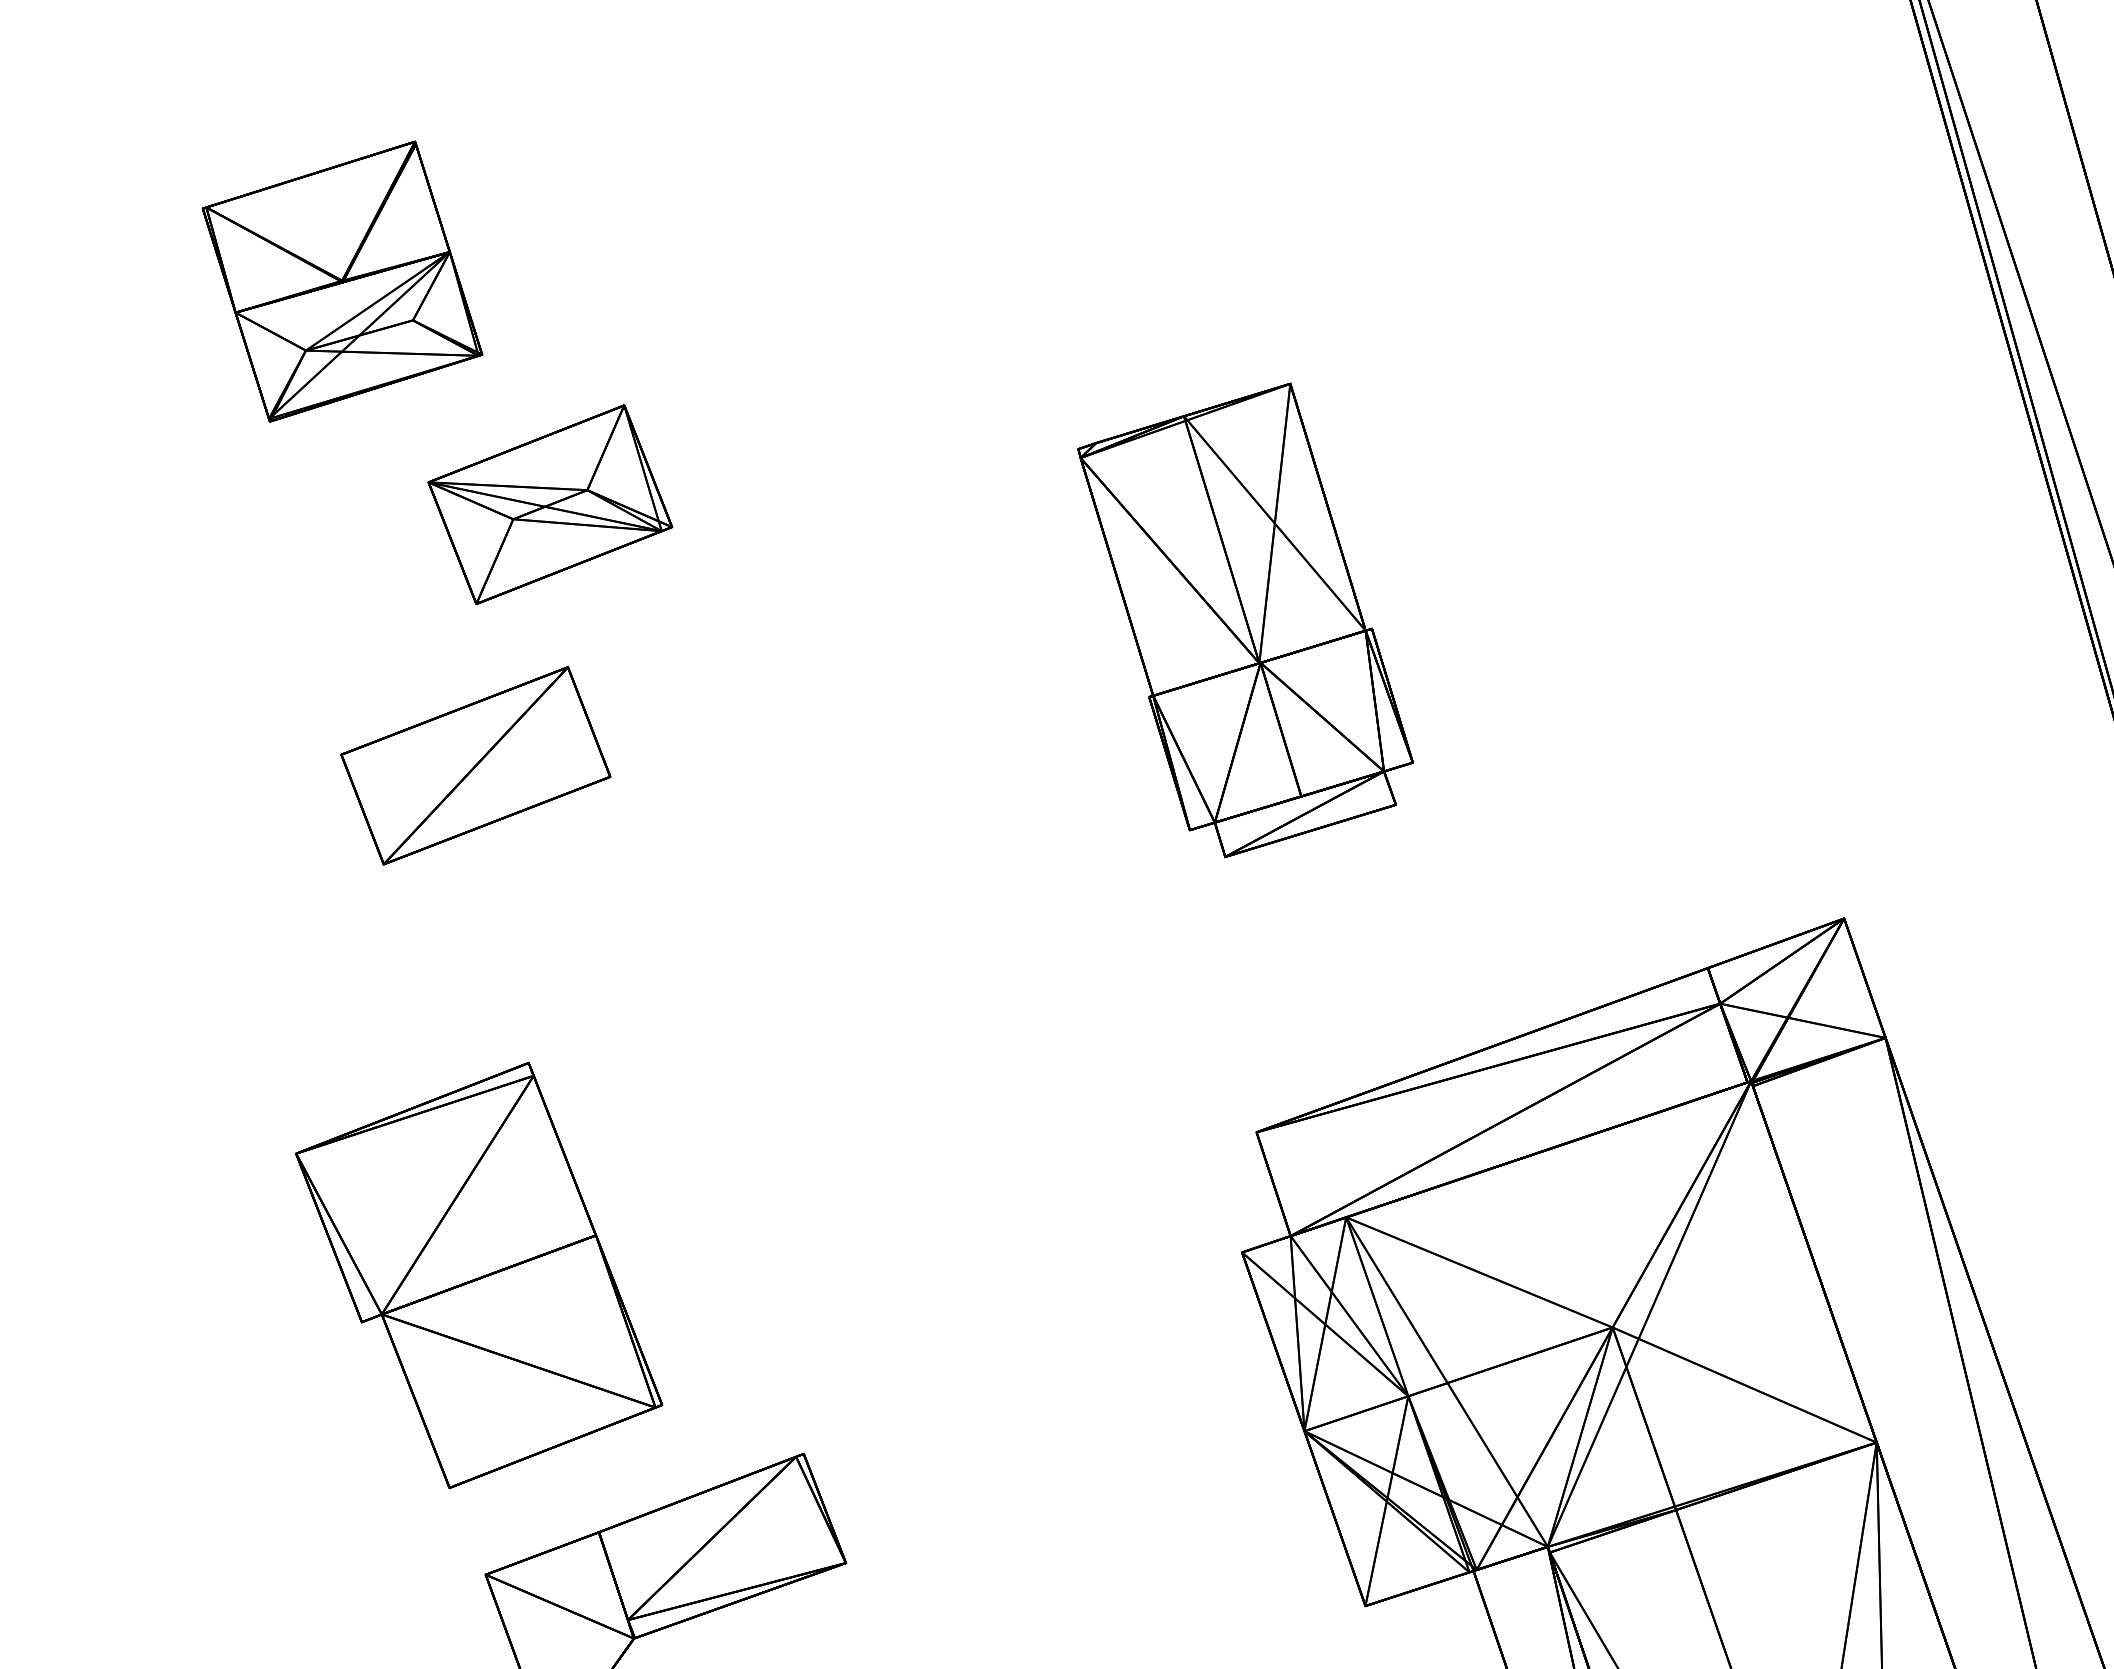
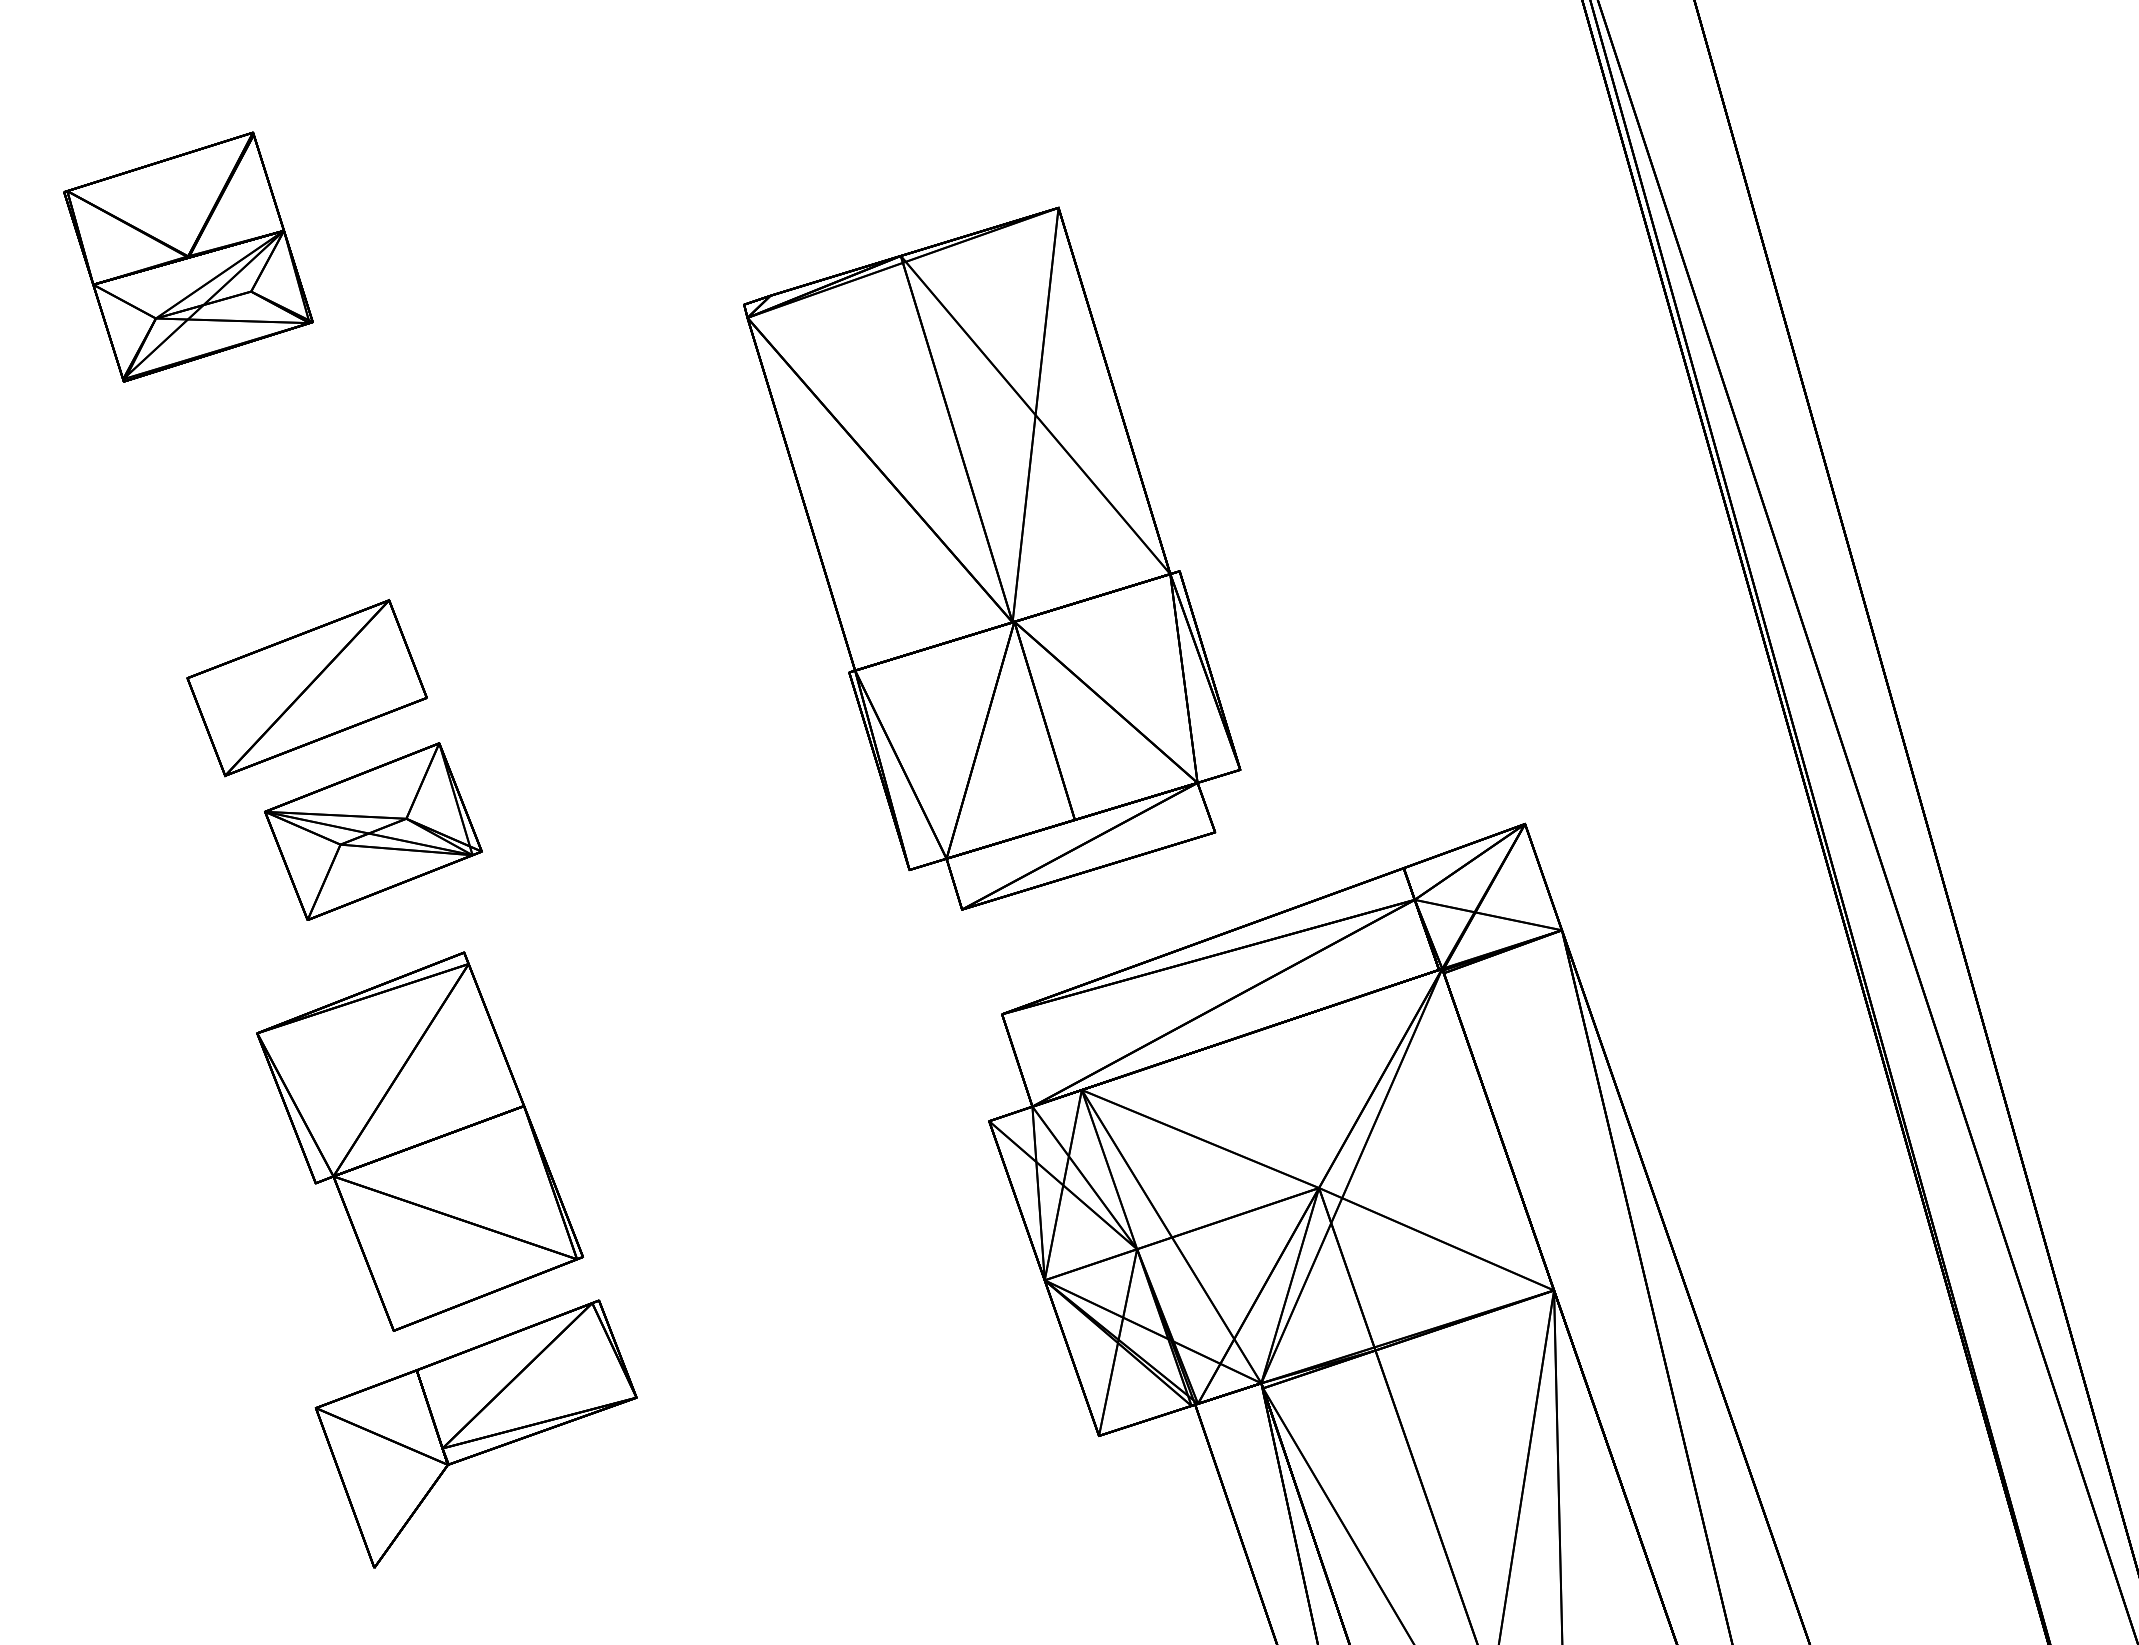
part: (550, 504) -> (373, 831), moved
part: (1245, 620) -> (992, 558), size x1.67
part: (478, 1275) -> (419, 1141), moved

